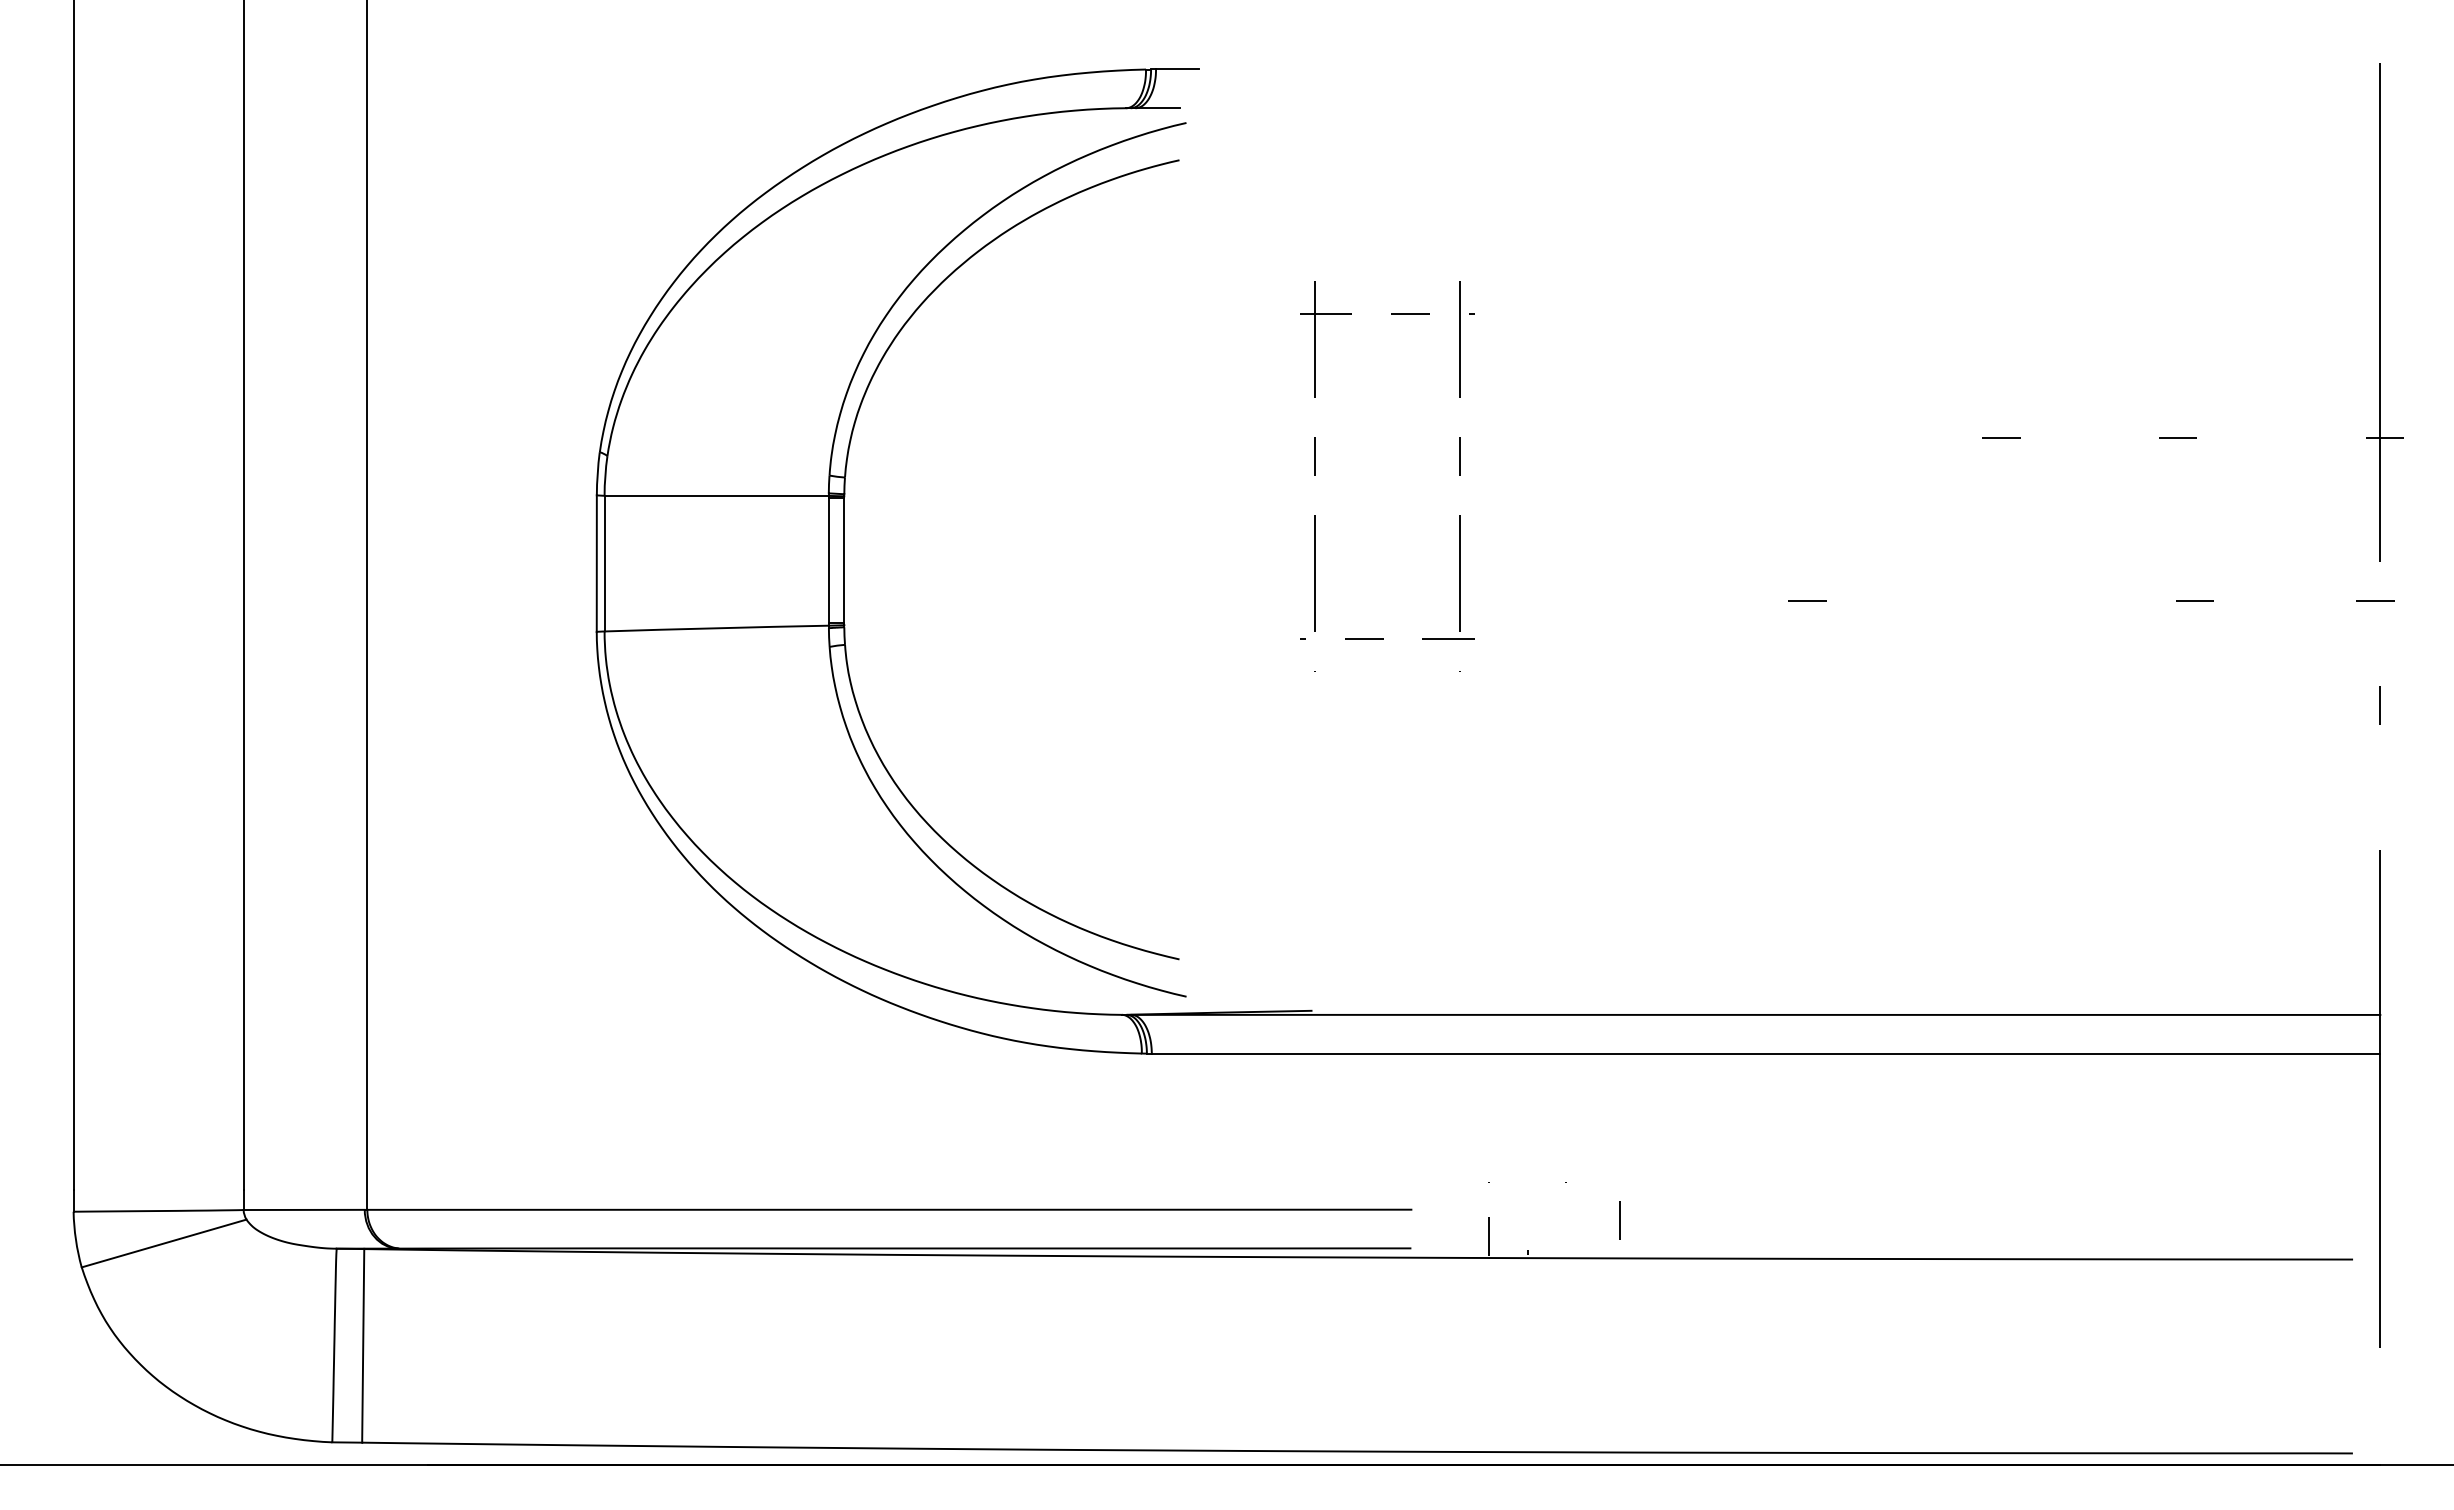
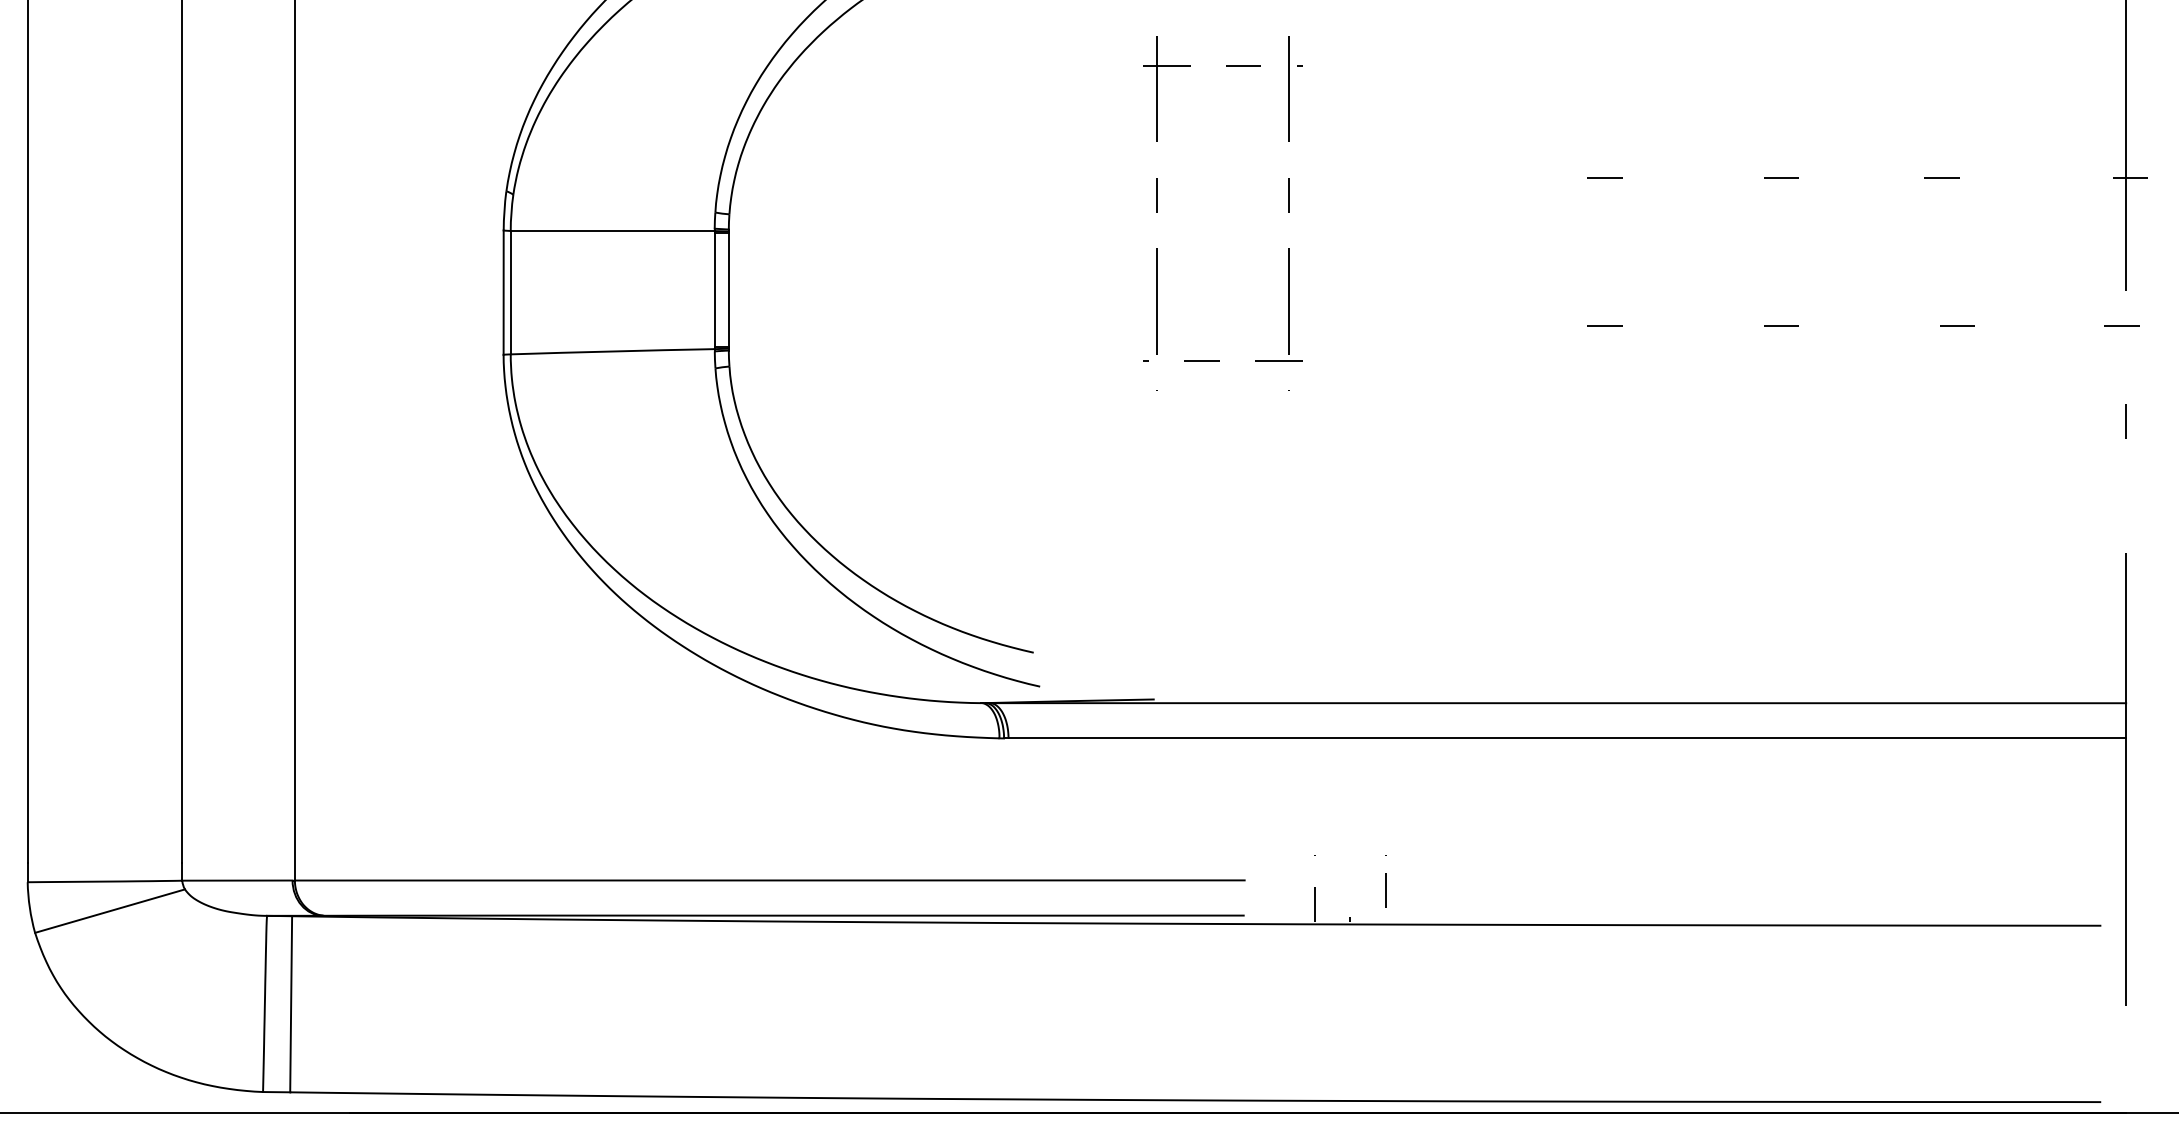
line: (1807, 437) -> (1605, 177), added
line: (2001, 600) -> (1781, 326), added
line: (1619, 1220) -> (1384, 890), moved

